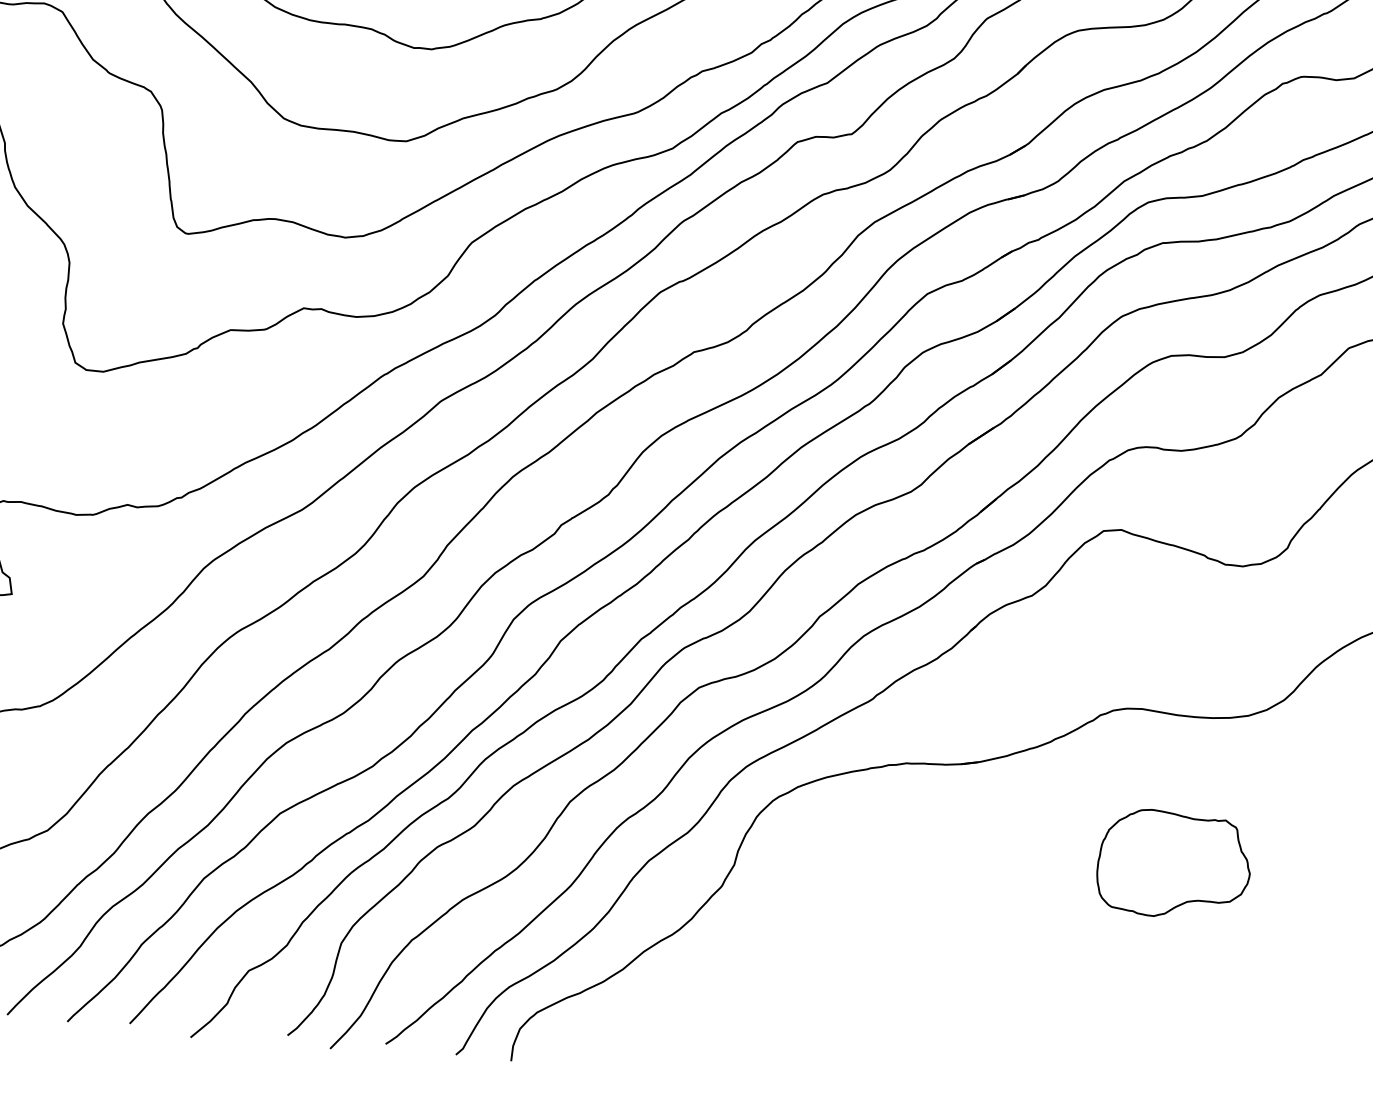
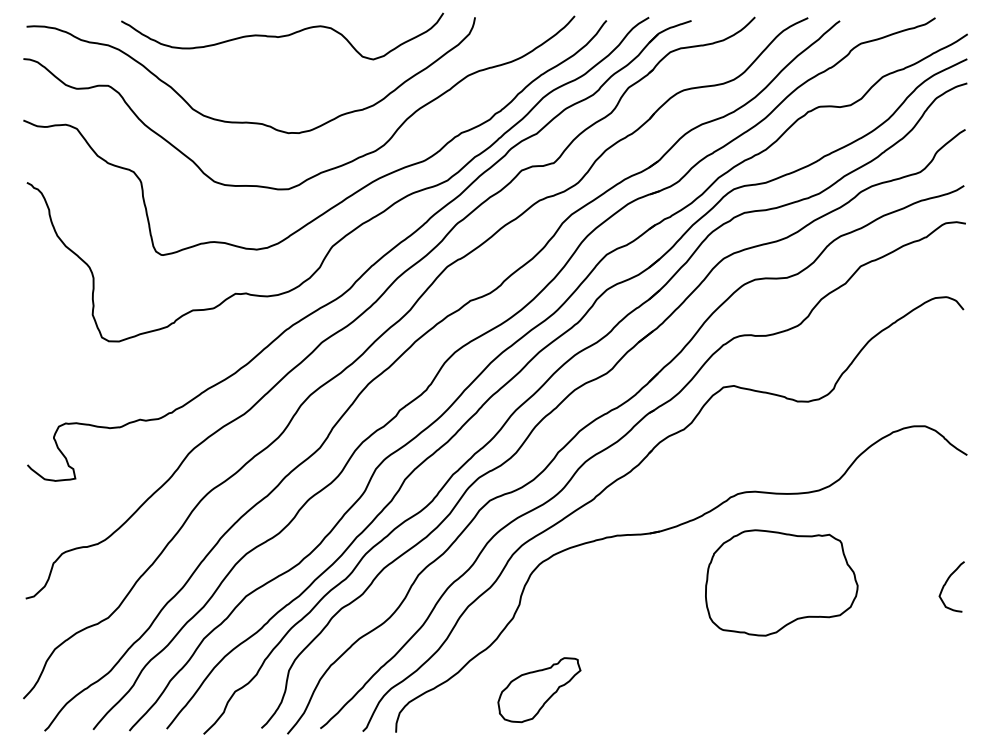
part: (1173, 863) -> (781, 582), size x1.67
part: (755, 1010) -> (539, 690), added

